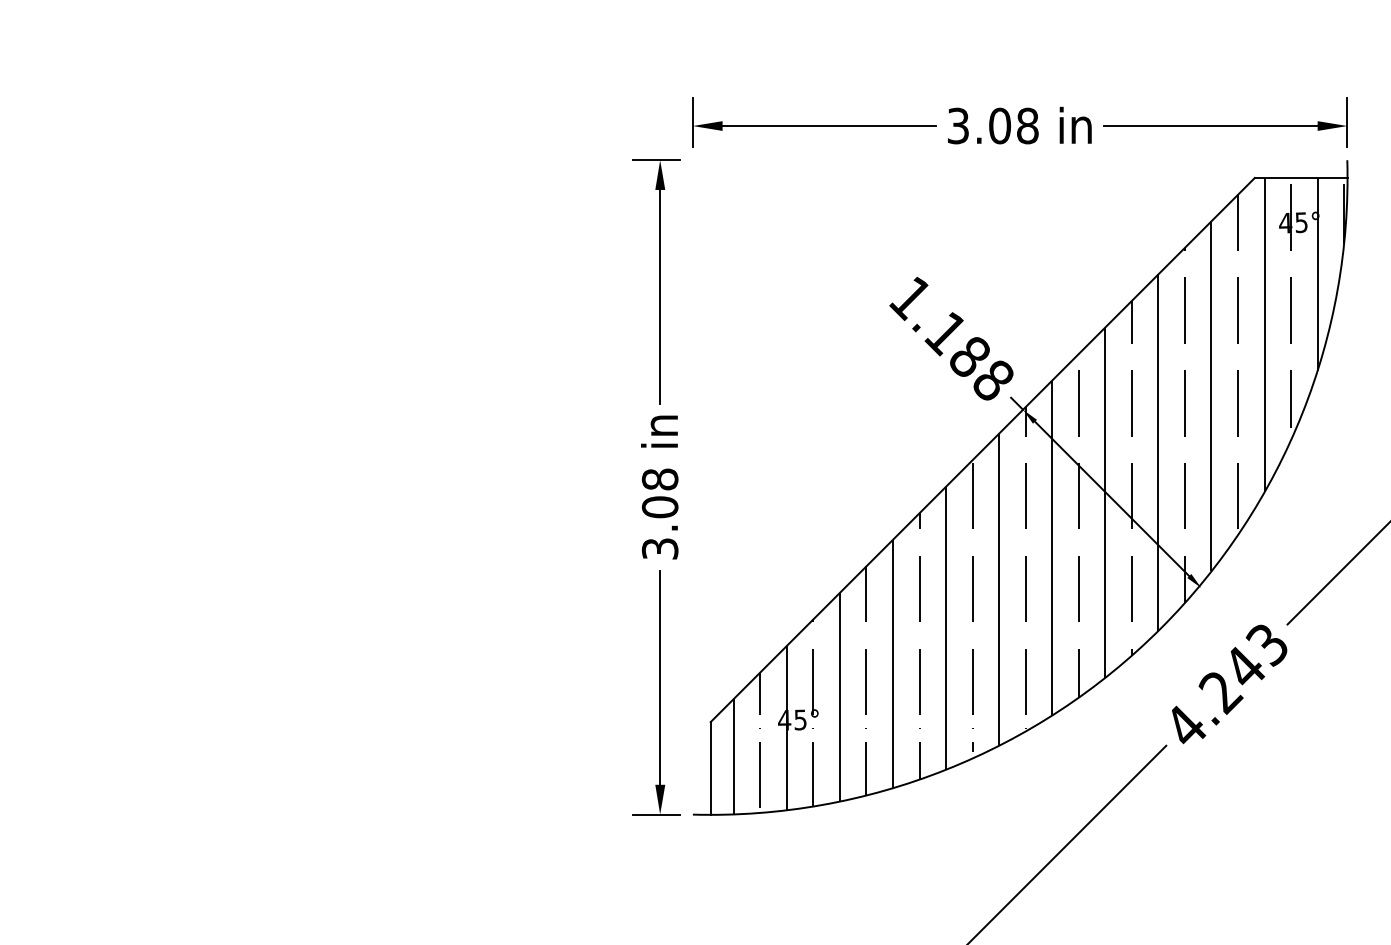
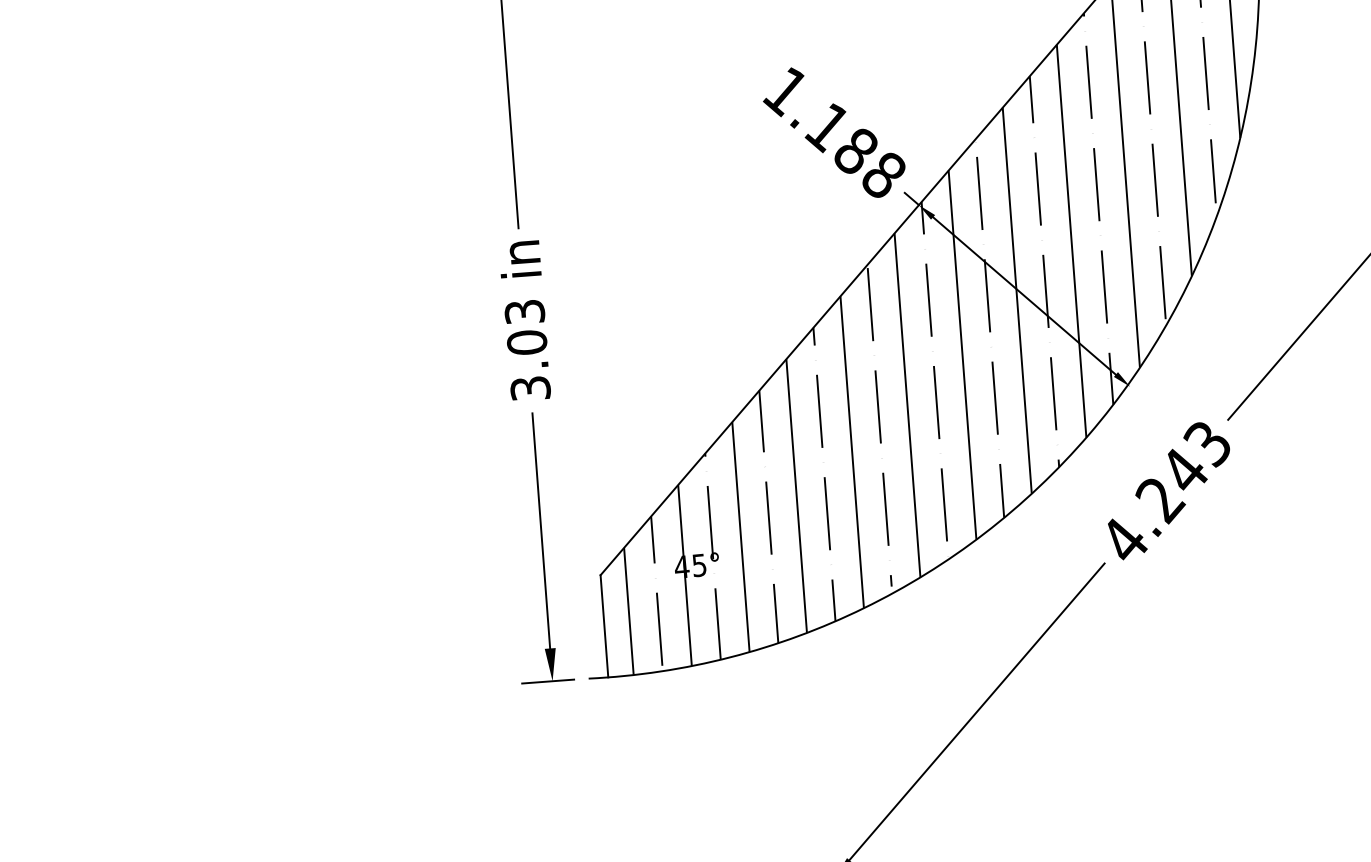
text: (660, 479) -> (525, 312), 3.08 -> 3.03

